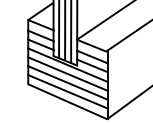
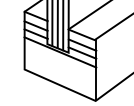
line: (67, 73) -> (59, 59), removed
line: (67, 82) -> (59, 67), removed
line: (67, 91) -> (59, 76), removed

